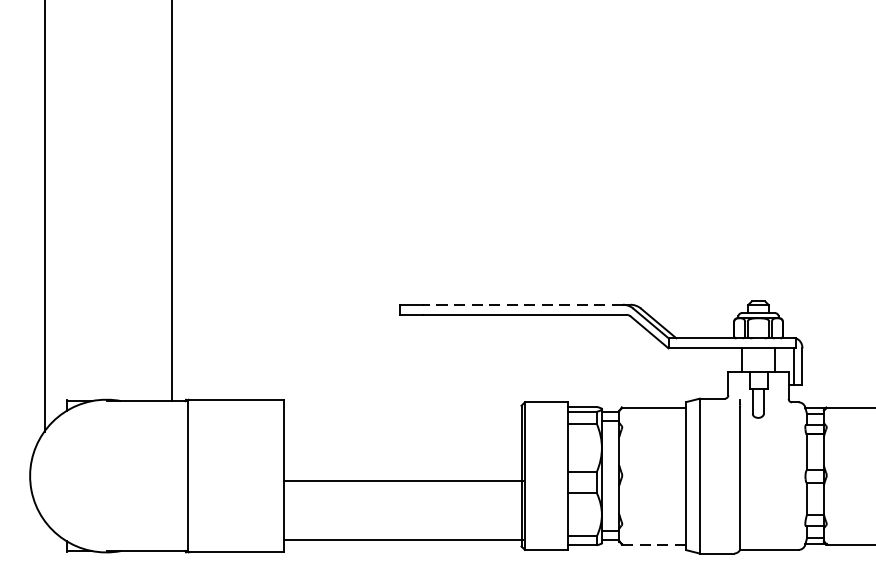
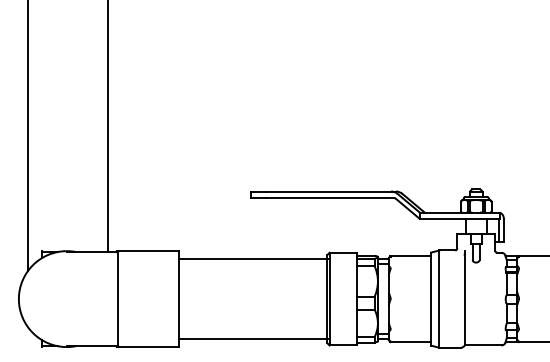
line: (523, 304) -> (328, 191), dashed -> solid
line: (403, 481) -> (253, 259), moved
line: (655, 545) -> (411, 342), dashed -> solid

